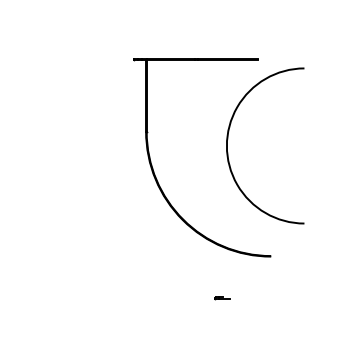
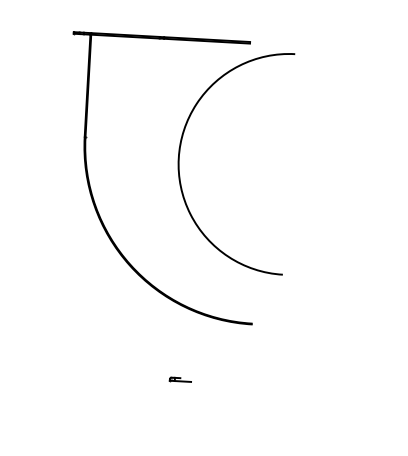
arc: (228, 139) -> (181, 149), moved

